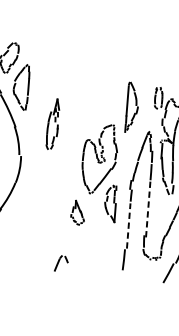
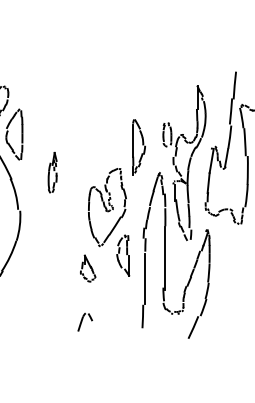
part: (52, 123) -> (52, 172), size x0.71
line: (148, 209) -> (165, 258), dashed -> solid
line: (128, 225) -> (145, 278), dashed -> solid
part: (60, 262) -> (84, 321), moved

